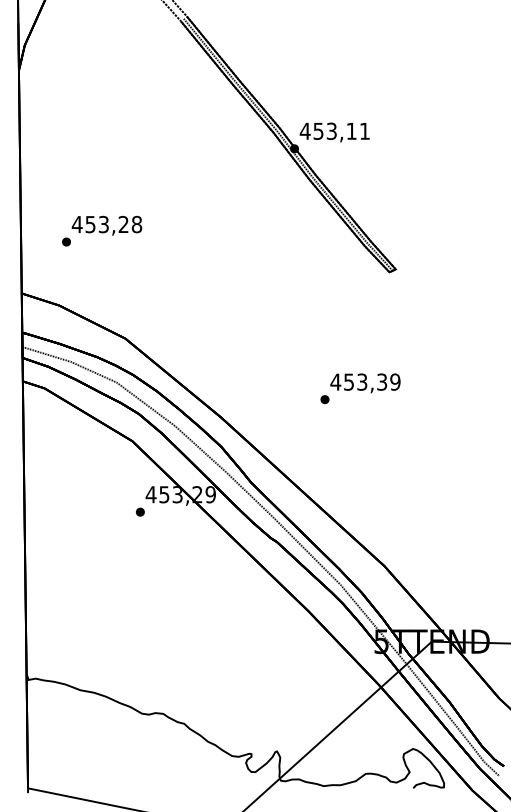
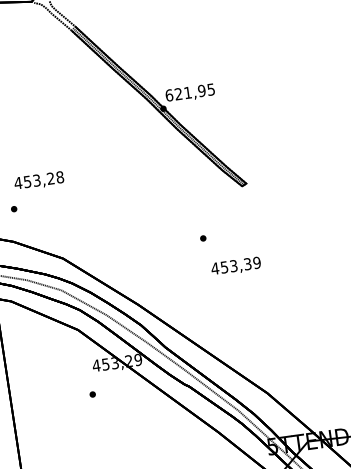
text: (334, 130) -> (189, 92), 453,11 -> 621,95
part: (66, 241) -> (14, 208), moved
part: (324, 399) -> (202, 238), moved
part: (140, 511) -> (92, 394), moved

